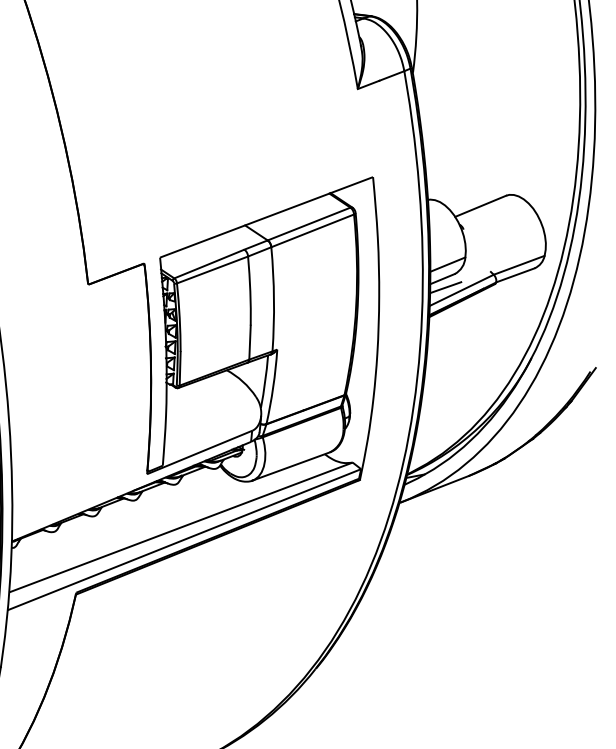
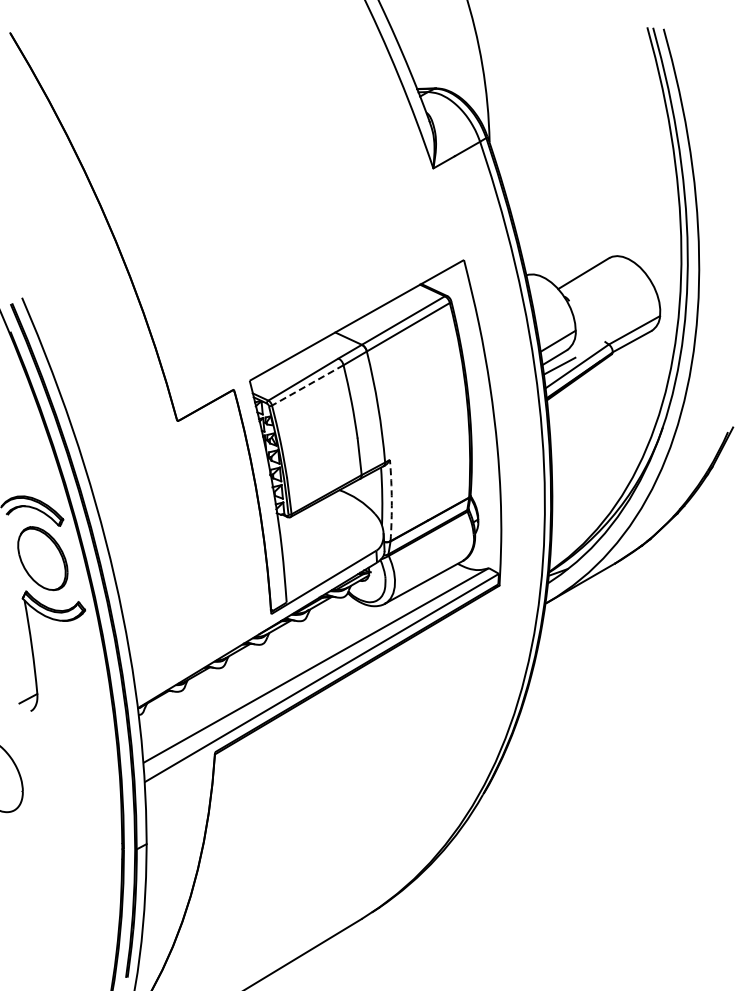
line: (212, 270) -> (307, 385), solid -> dashed
arc: (273, 387) -> (391, 500), solid -> dashed

